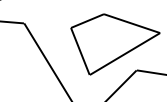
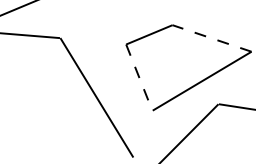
line: (132, 23) -> (212, 38), solid -> dashed
line: (80, 51) -> (139, 77), solid -> dashed

